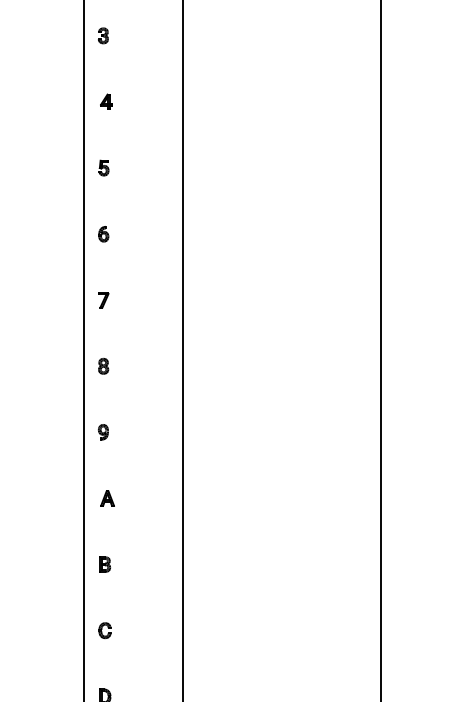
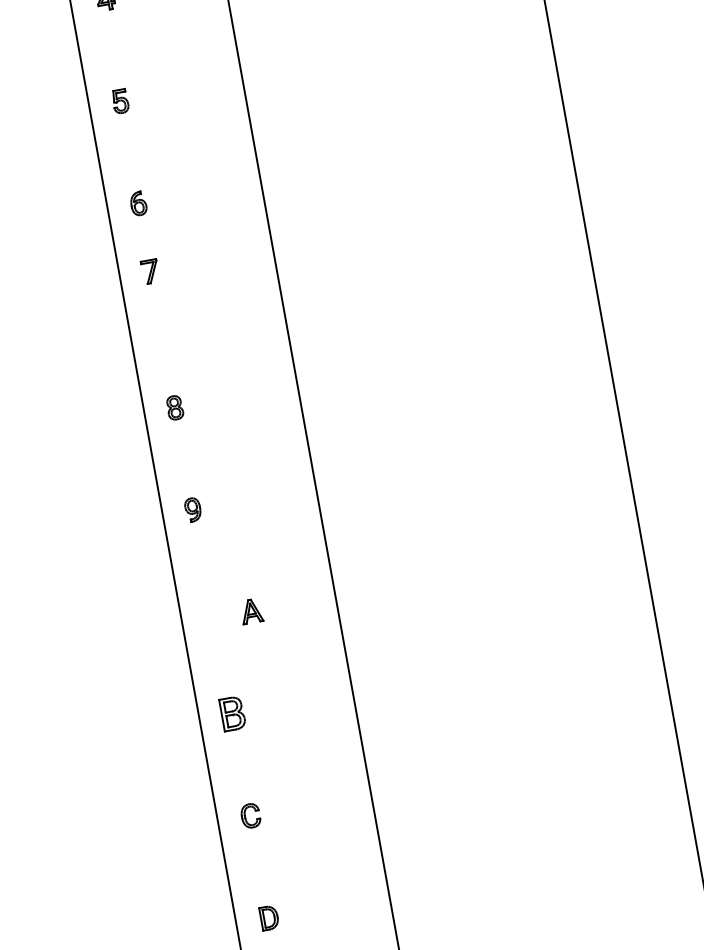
part: (103, 300) -> (150, 272), moved
part: (107, 498) -> (251, 611), moved
part: (104, 564) -> (231, 713), size x1.4

